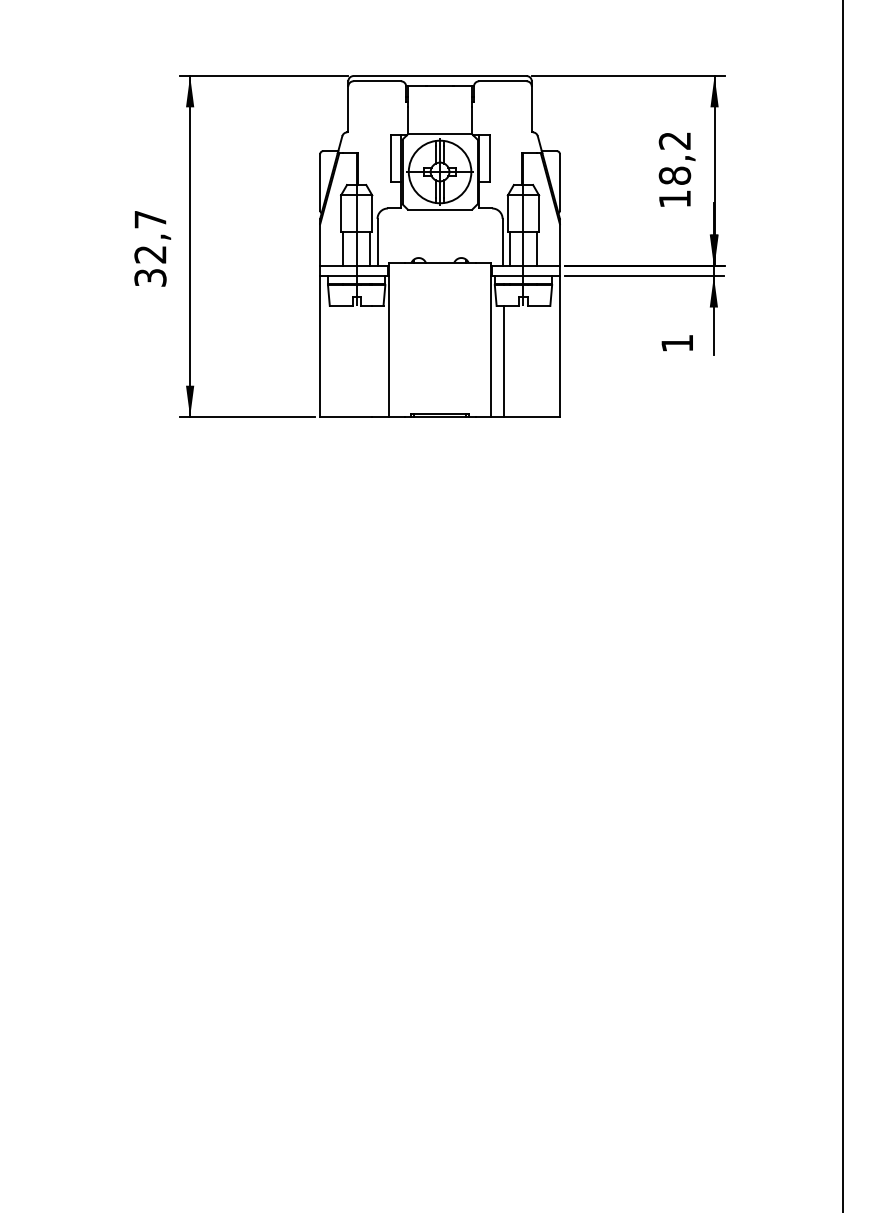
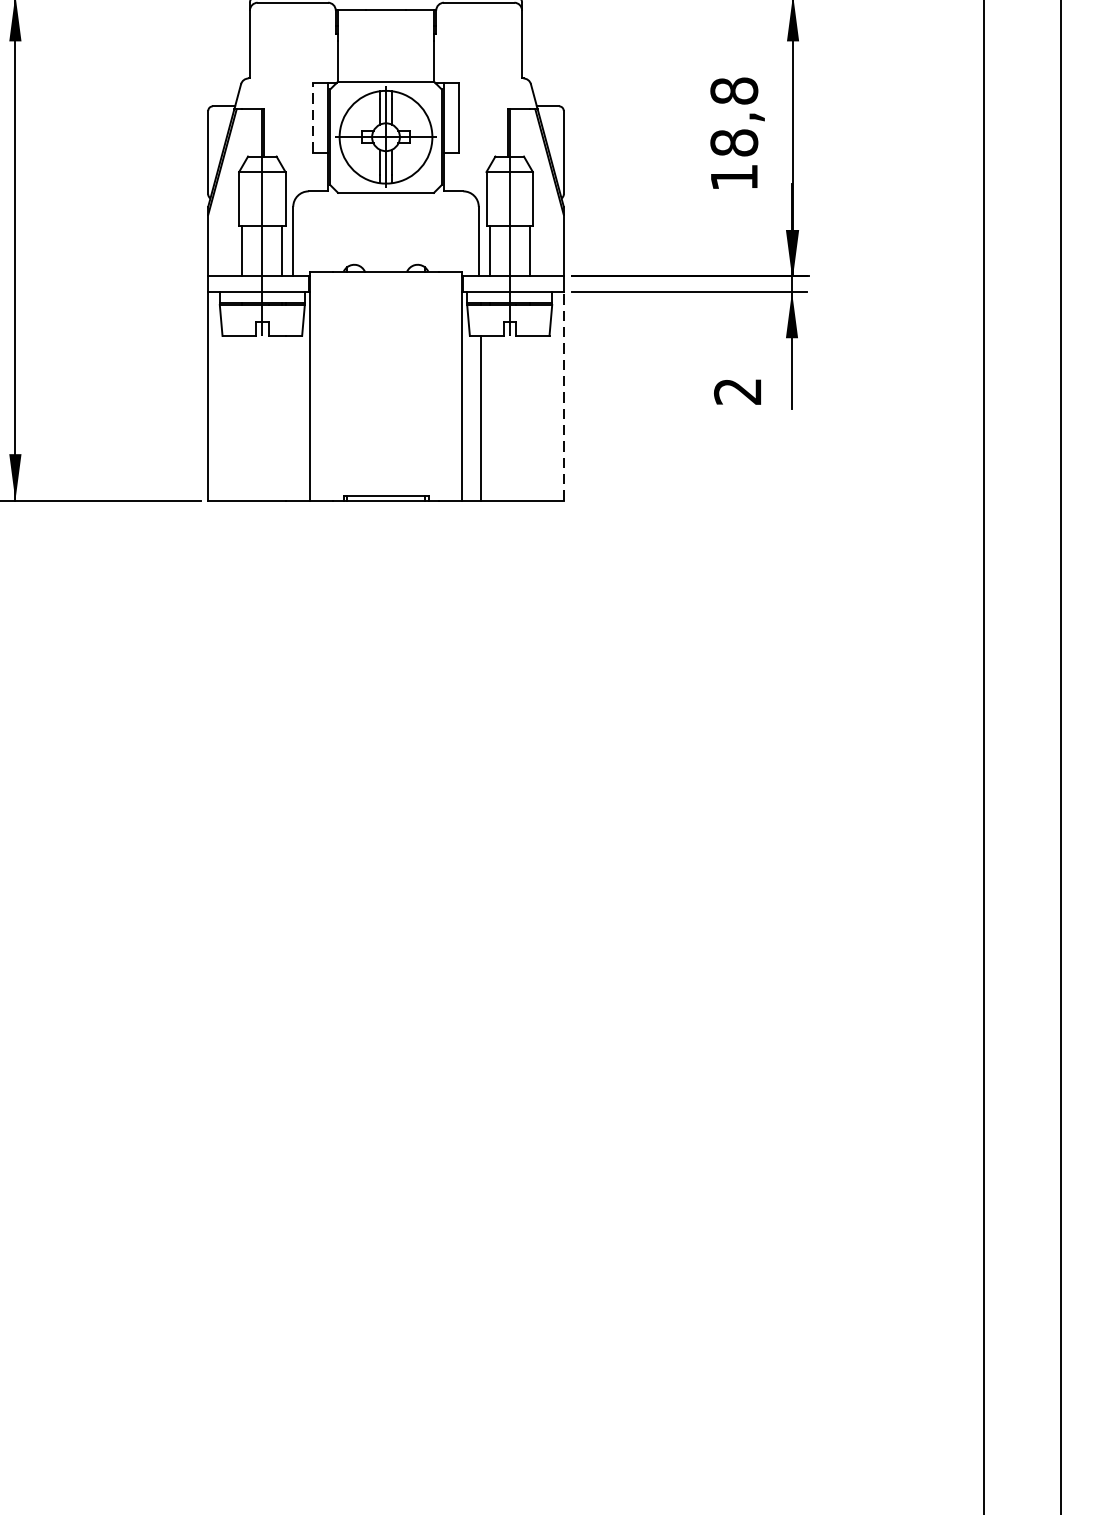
text: (674, 140) -> (733, 90), 18,2 -> 18,8
line: (390, 158) -> (312, 117), solid -> dashed
text: (676, 343) -> (736, 391), 1 -> 2
line: (559, 346) -> (563, 396), solid -> dashed

